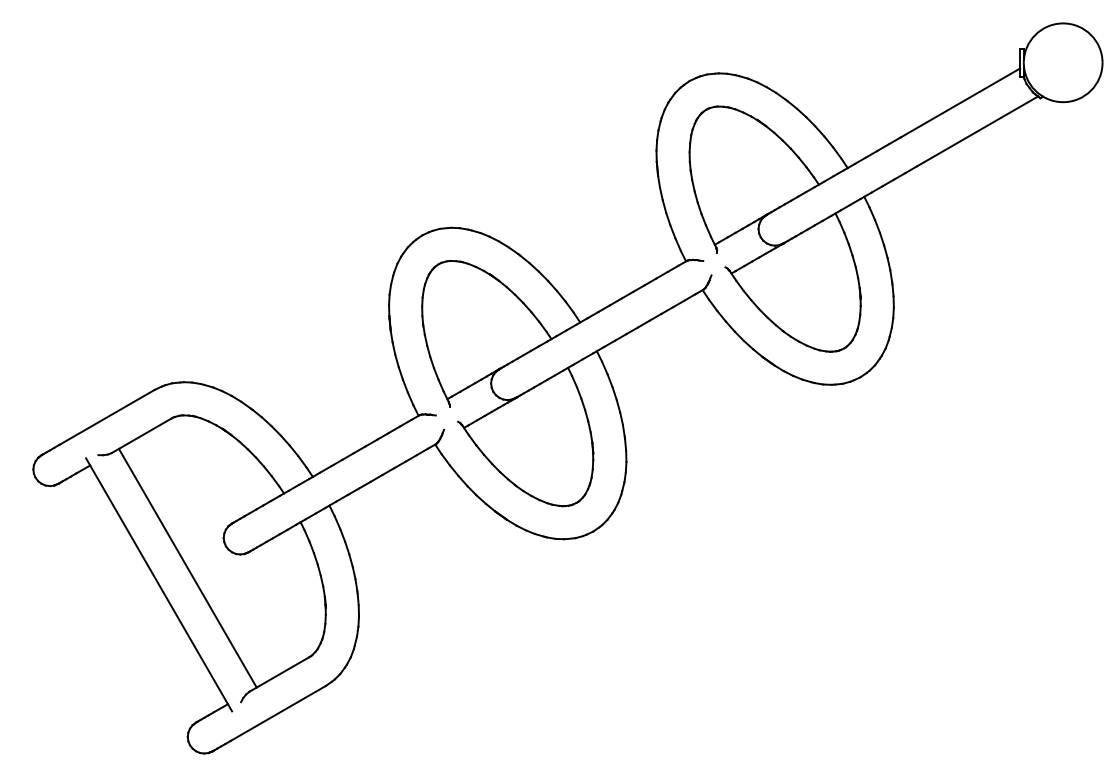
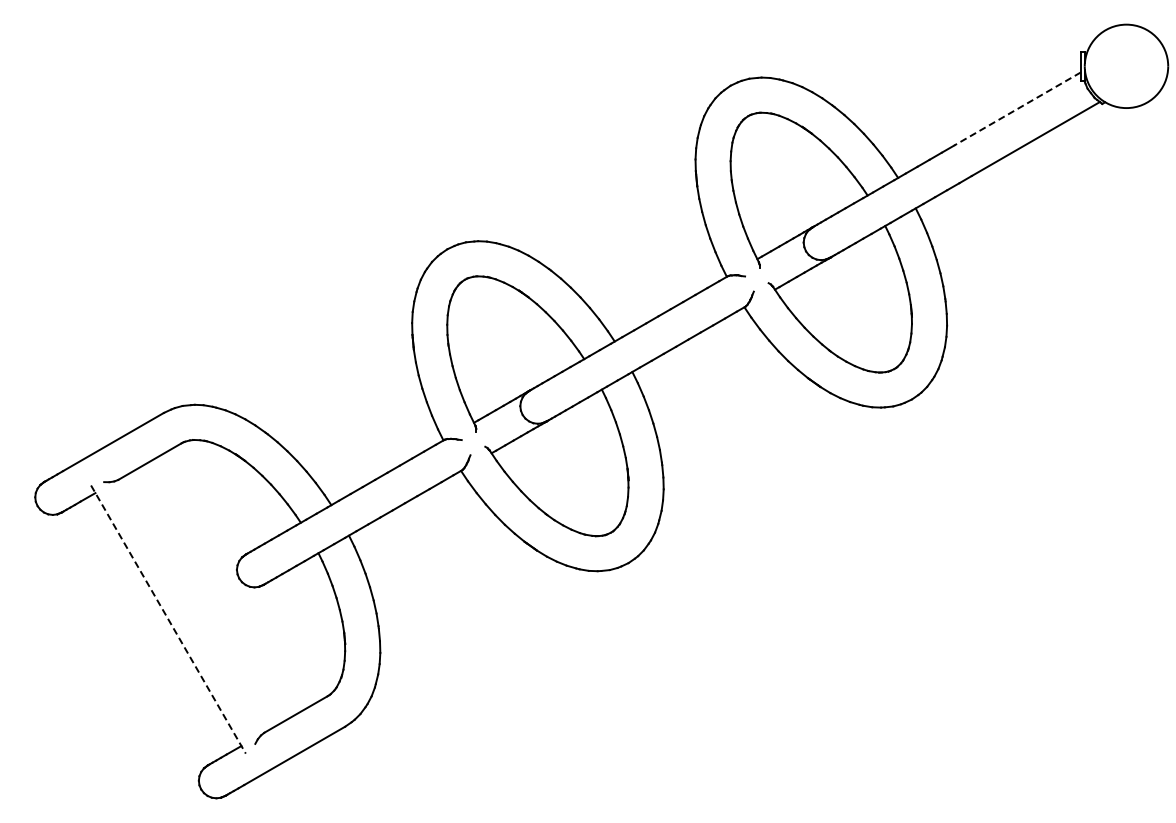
line: (960, 103) -> (1017, 109), solid -> dashed
line: (187, 567) -> (198, 601), removed
line: (159, 584) -> (168, 619), solid -> dashed

